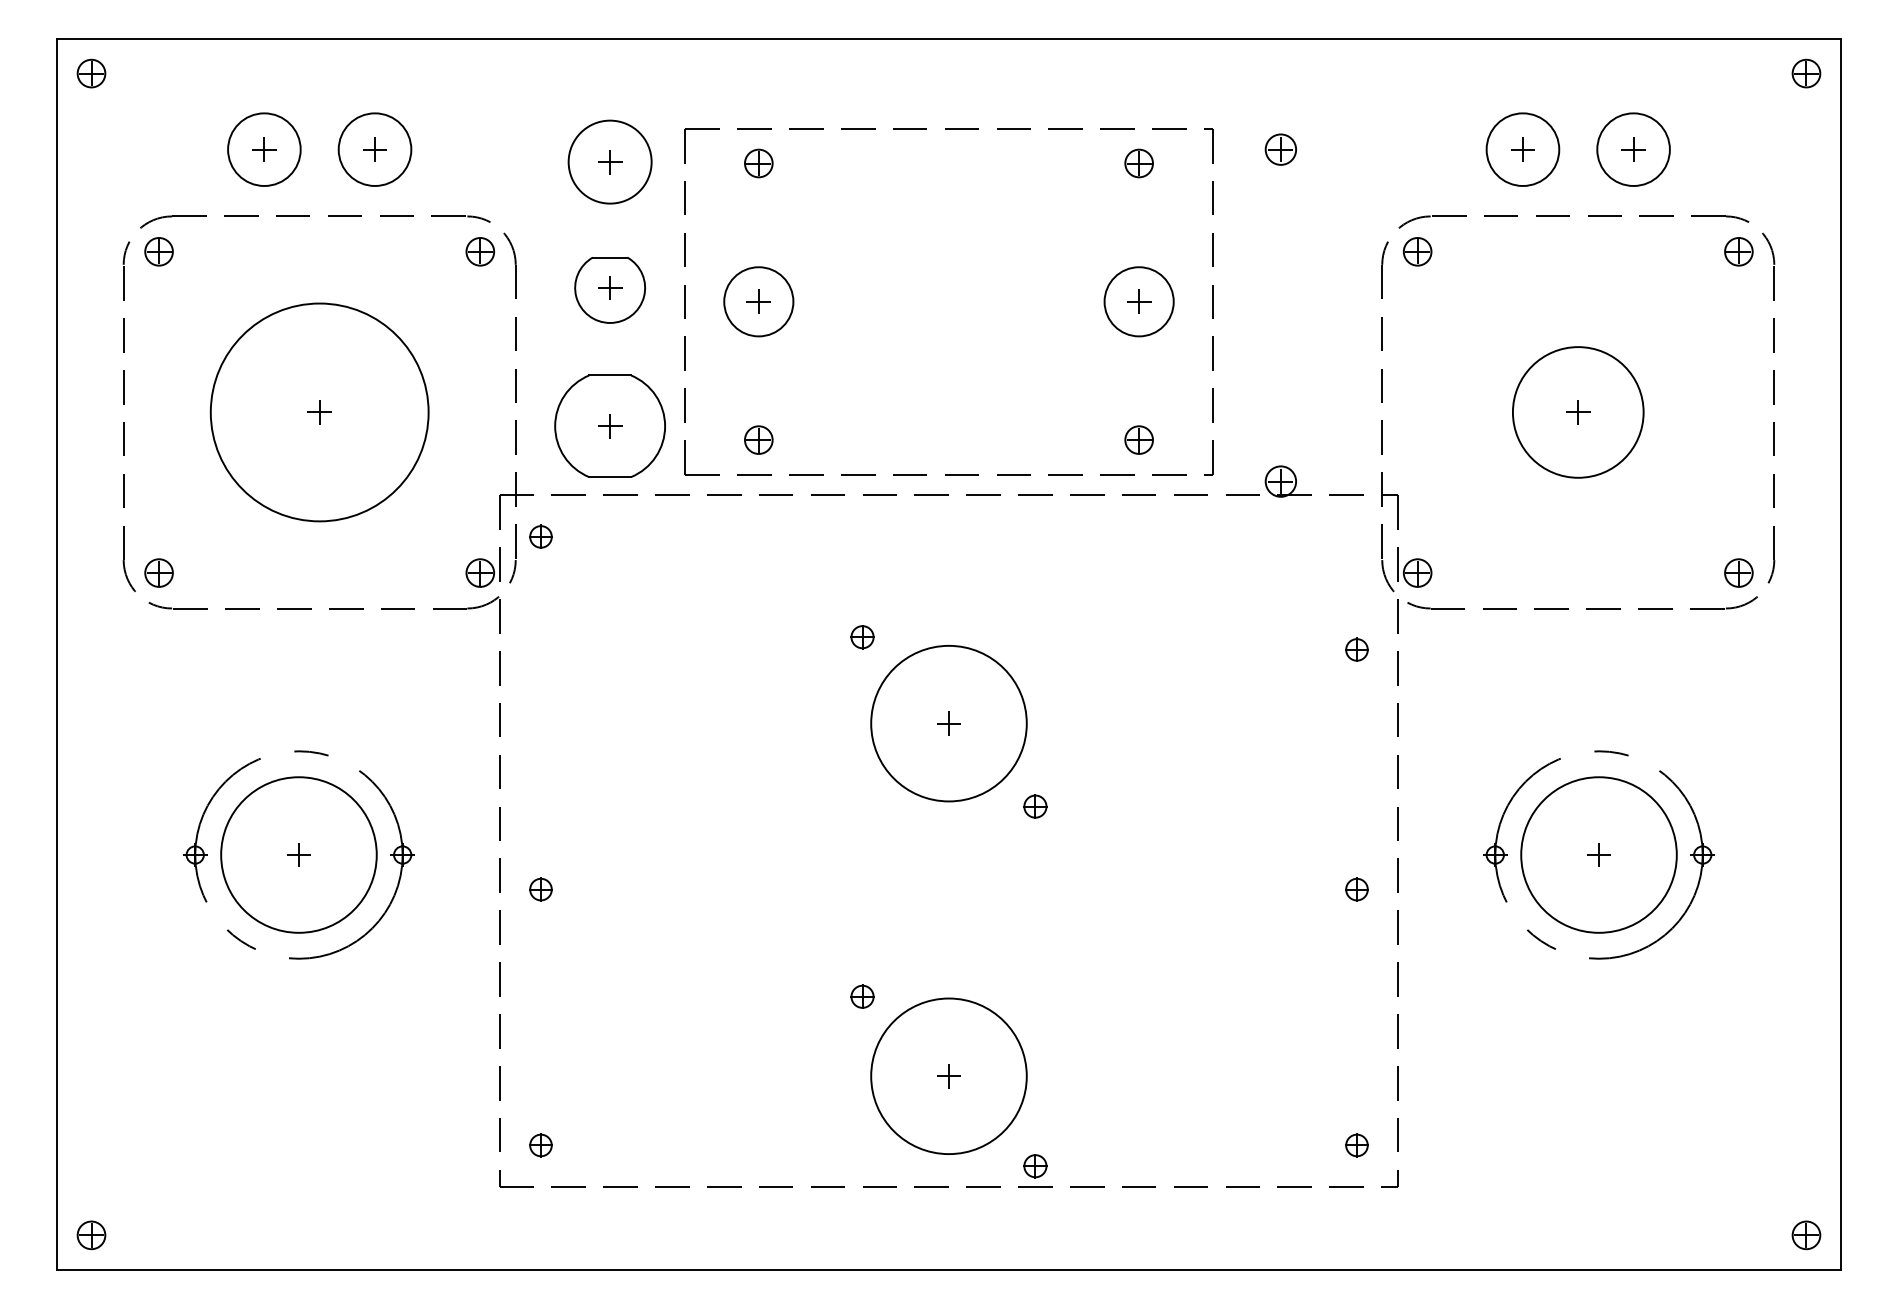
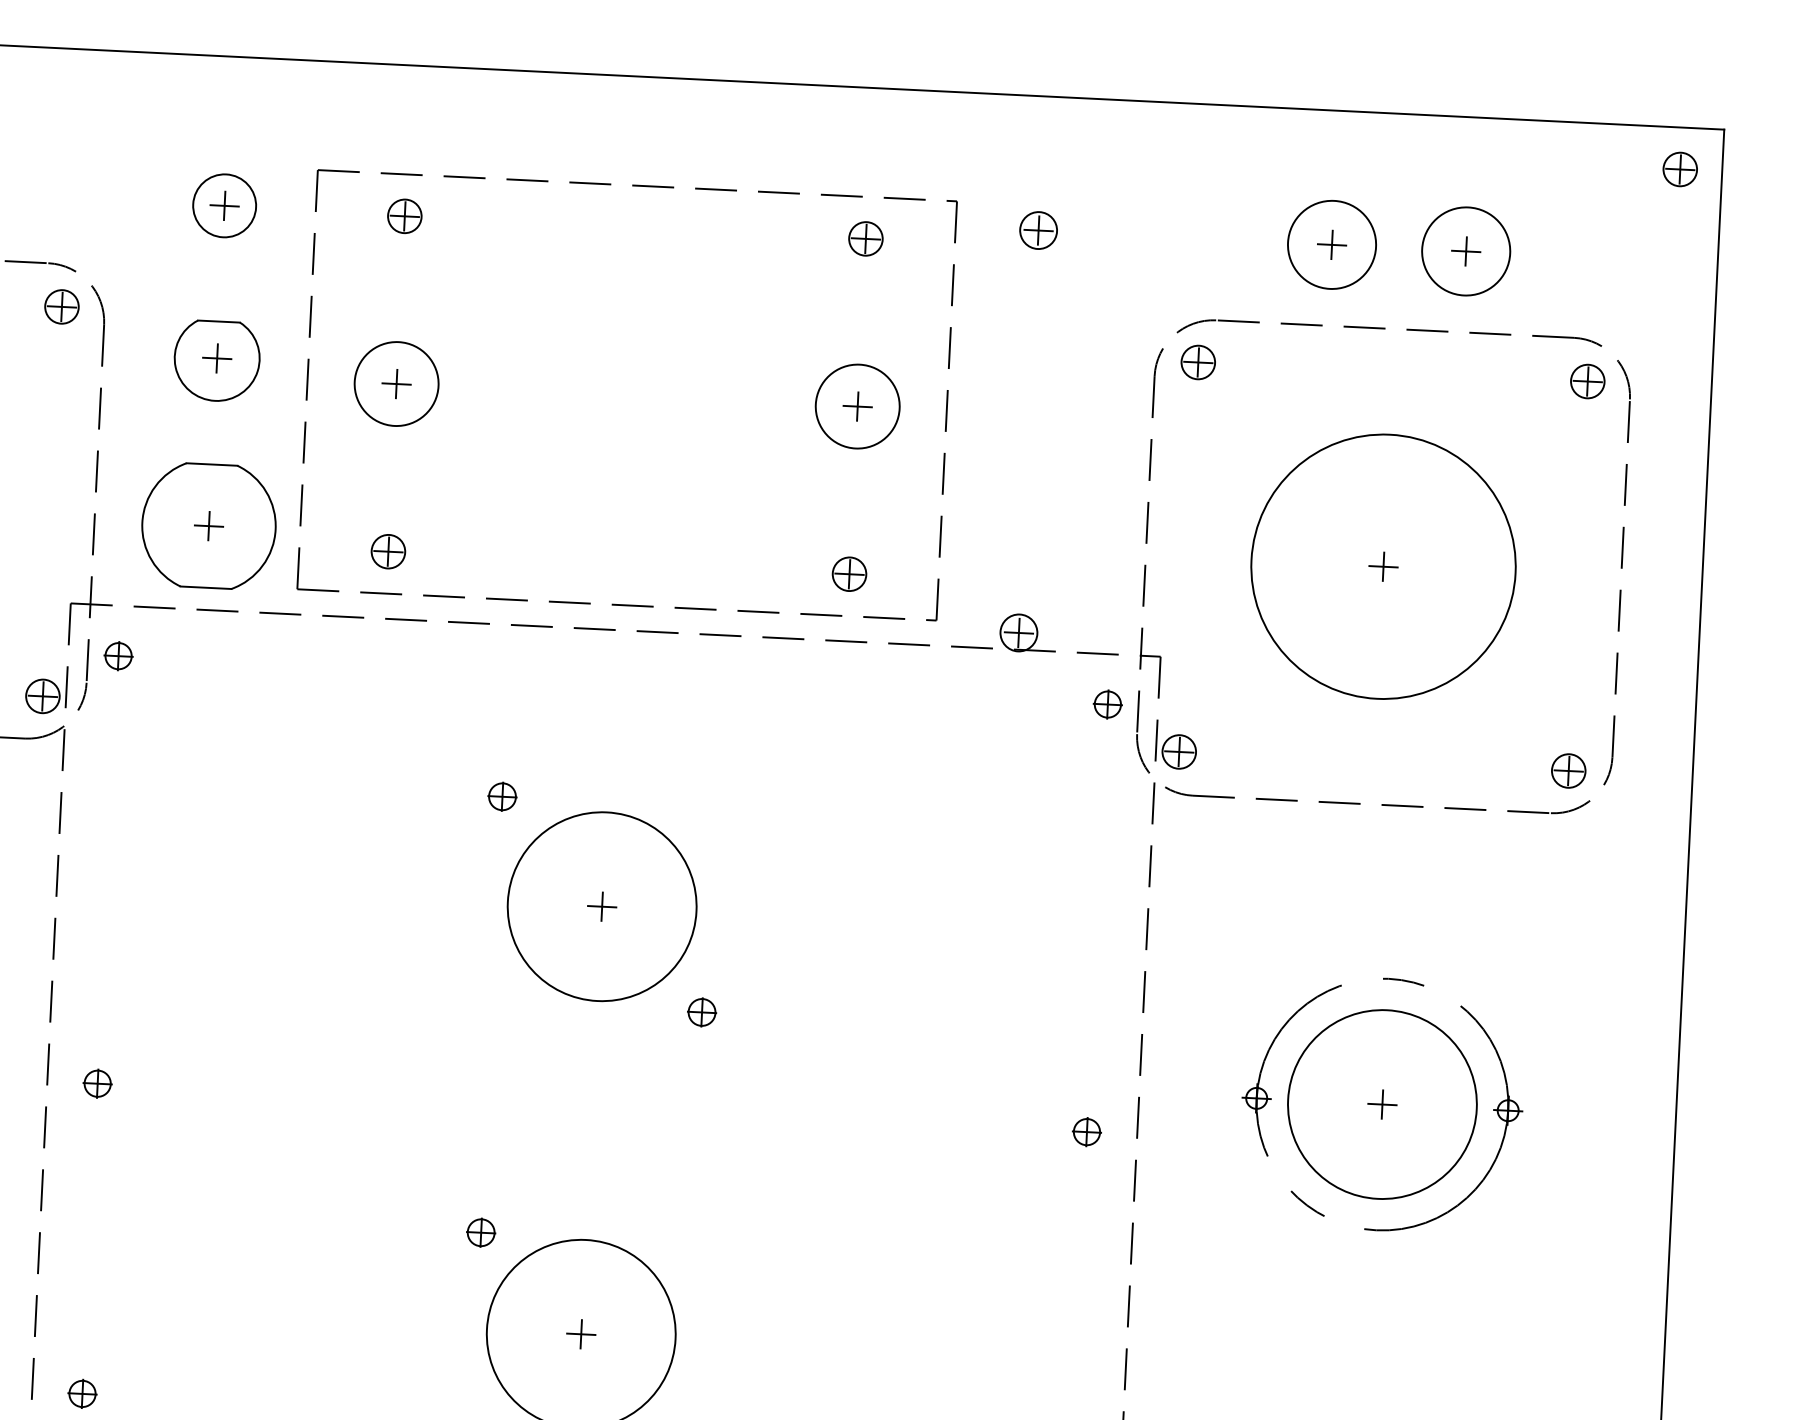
circle: (610, 162) -> (225, 206), size x0.62
circle: (1578, 412) -> (1383, 566), size x1.67
part: (1356, 649) -> (1107, 703), moved

